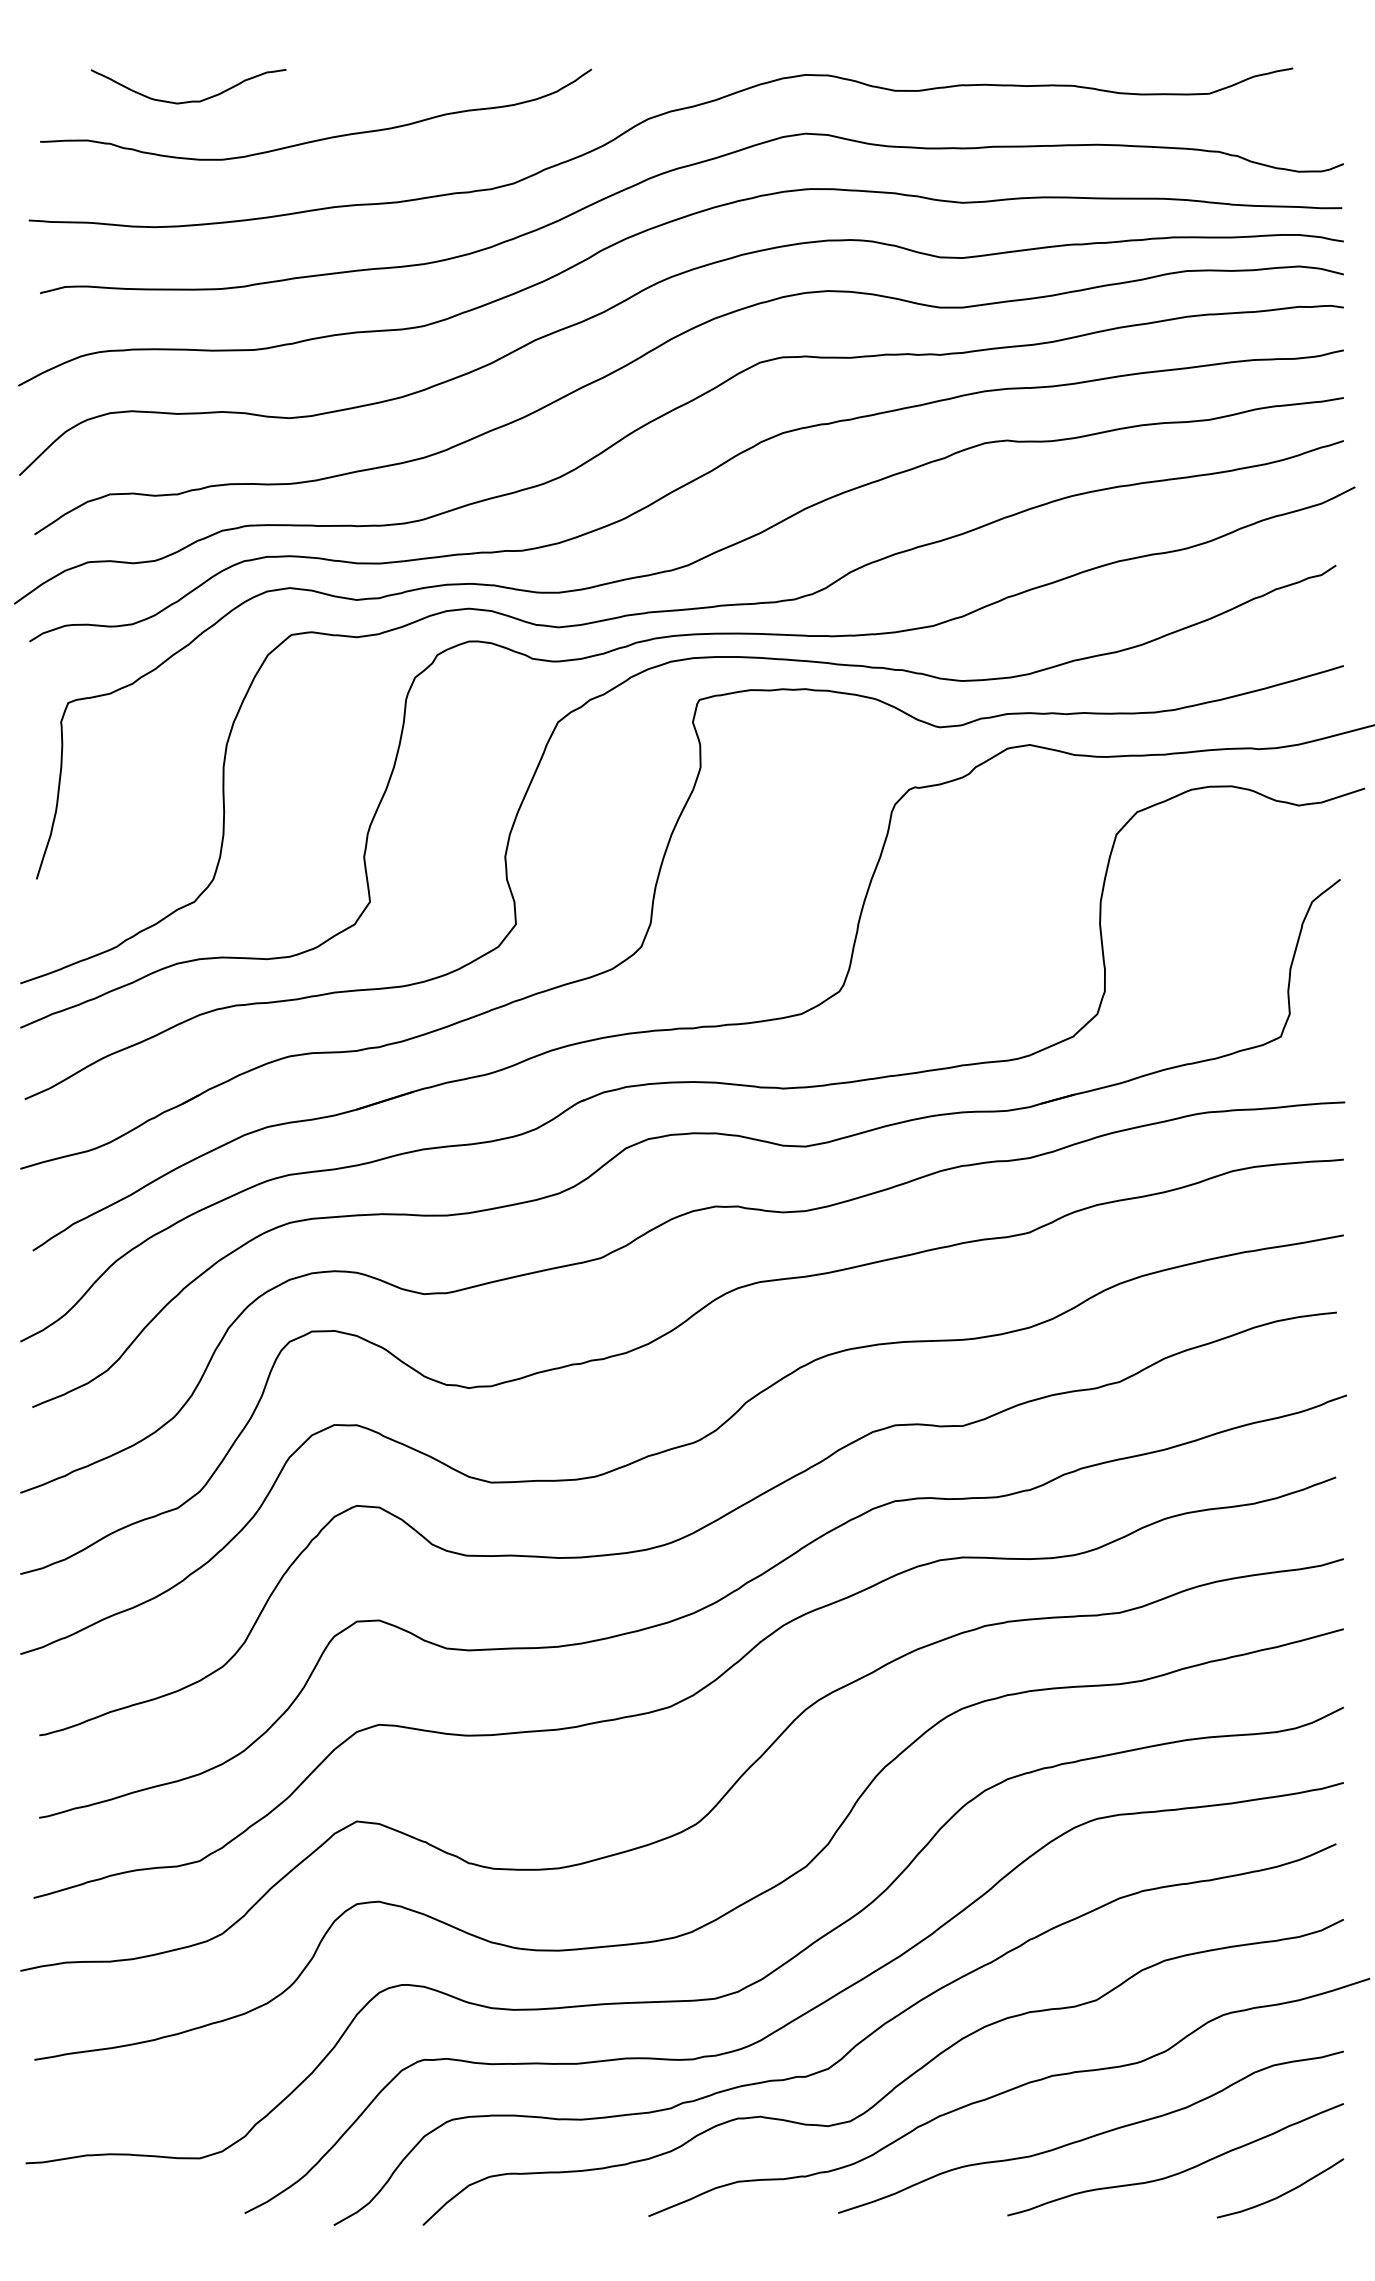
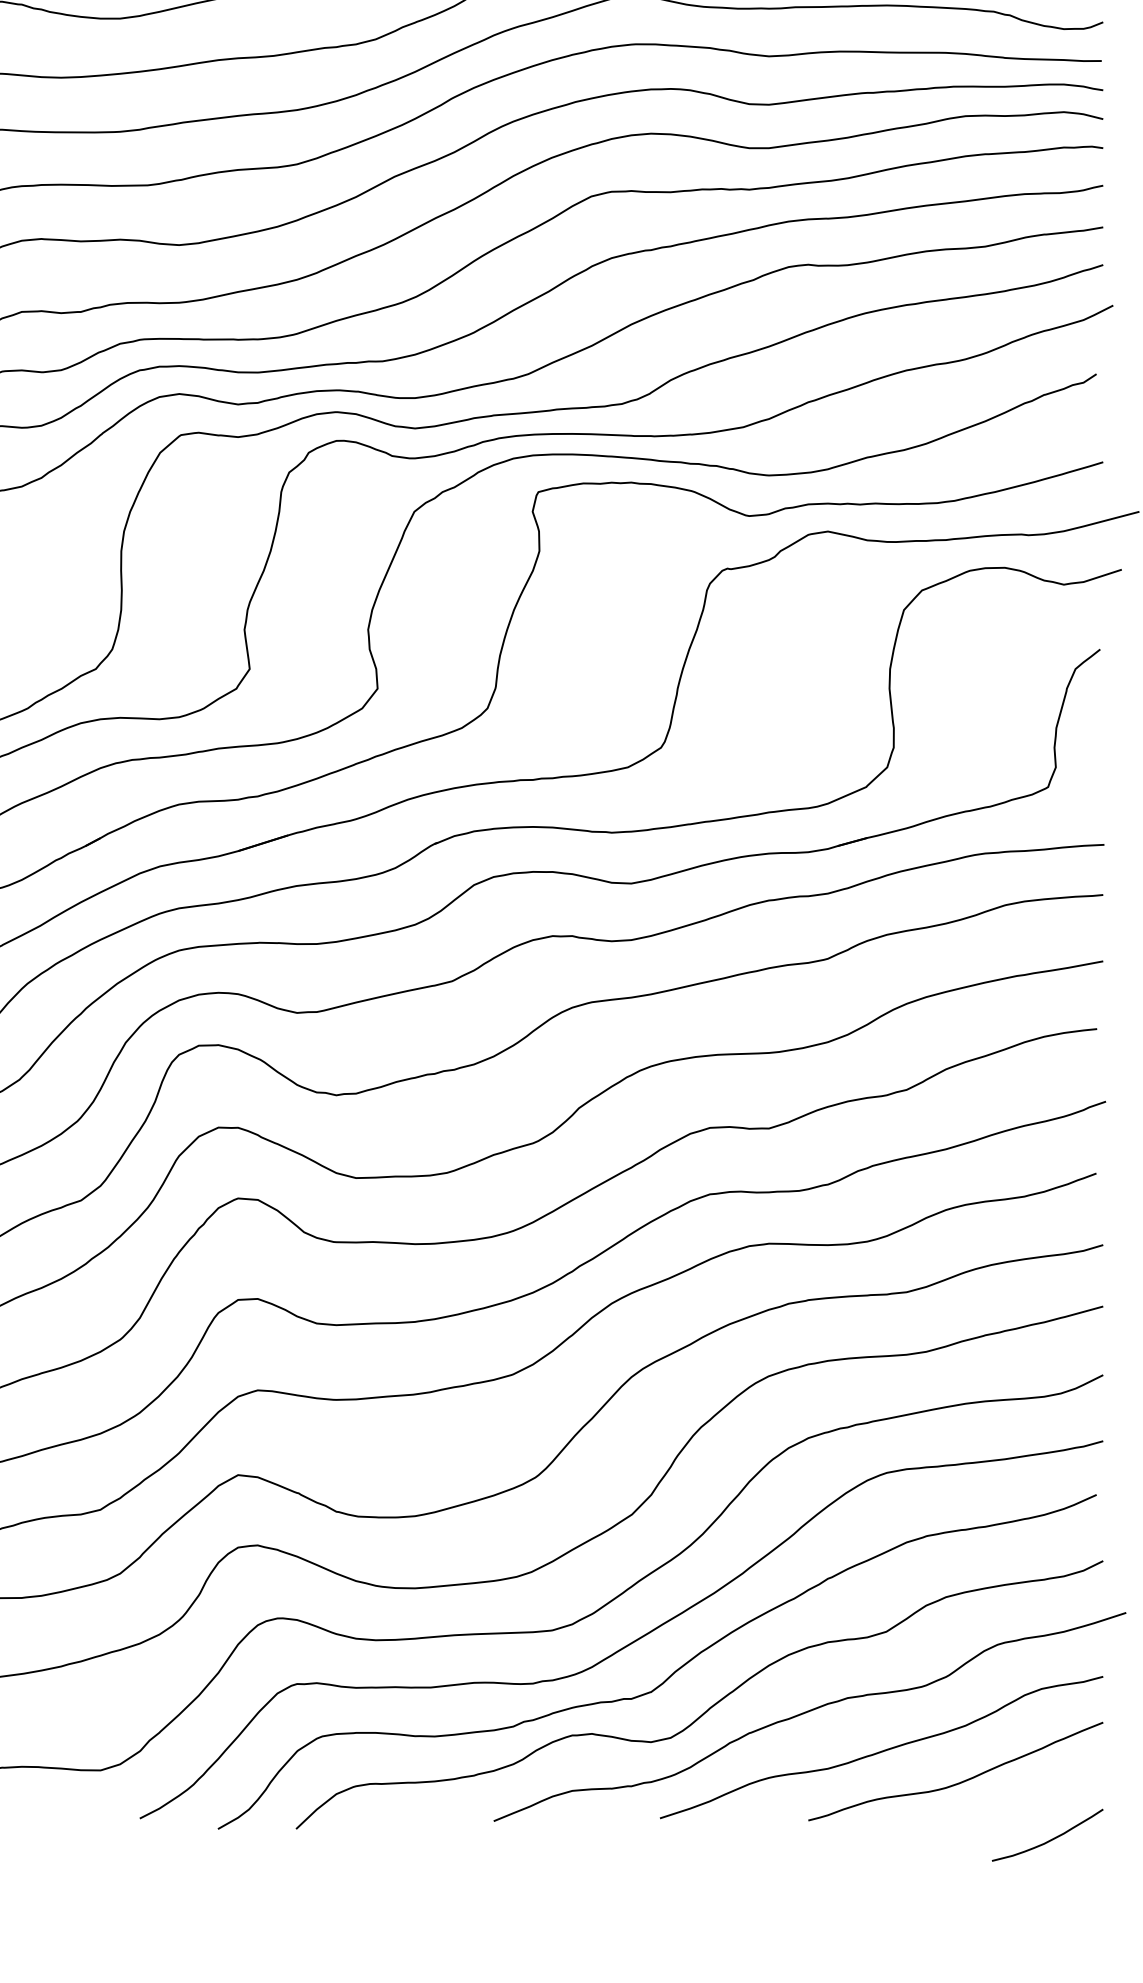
curve: (1283, 2193) -> (1050, 1839), moved

